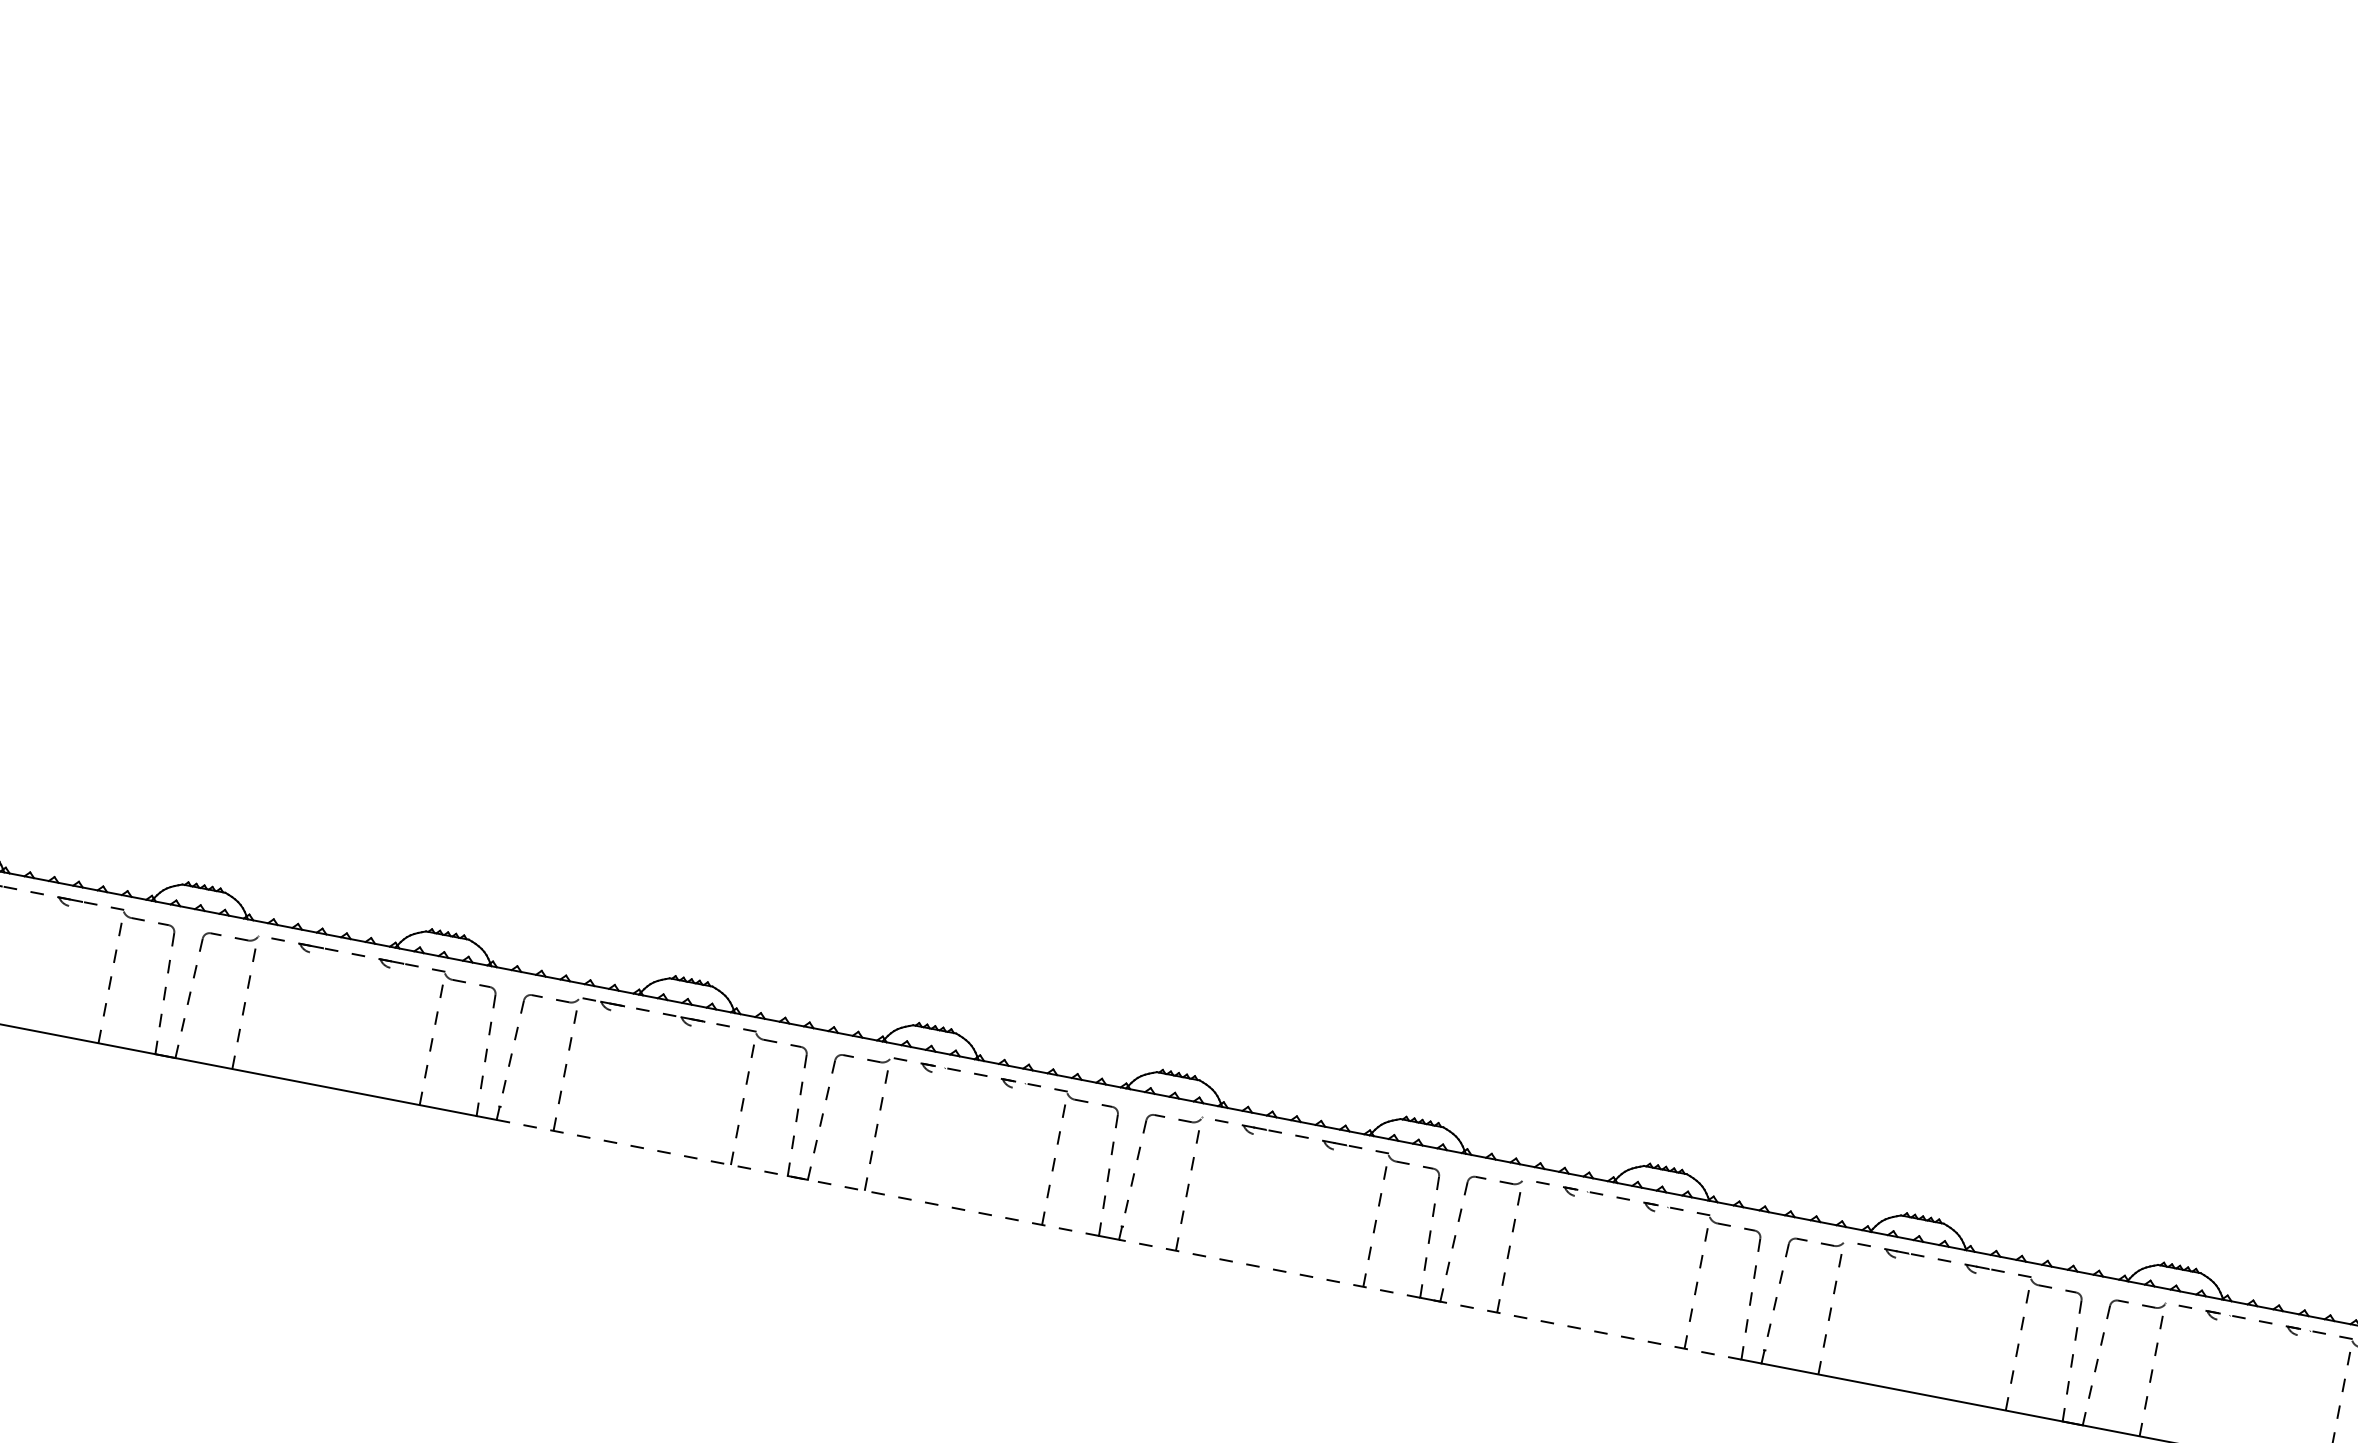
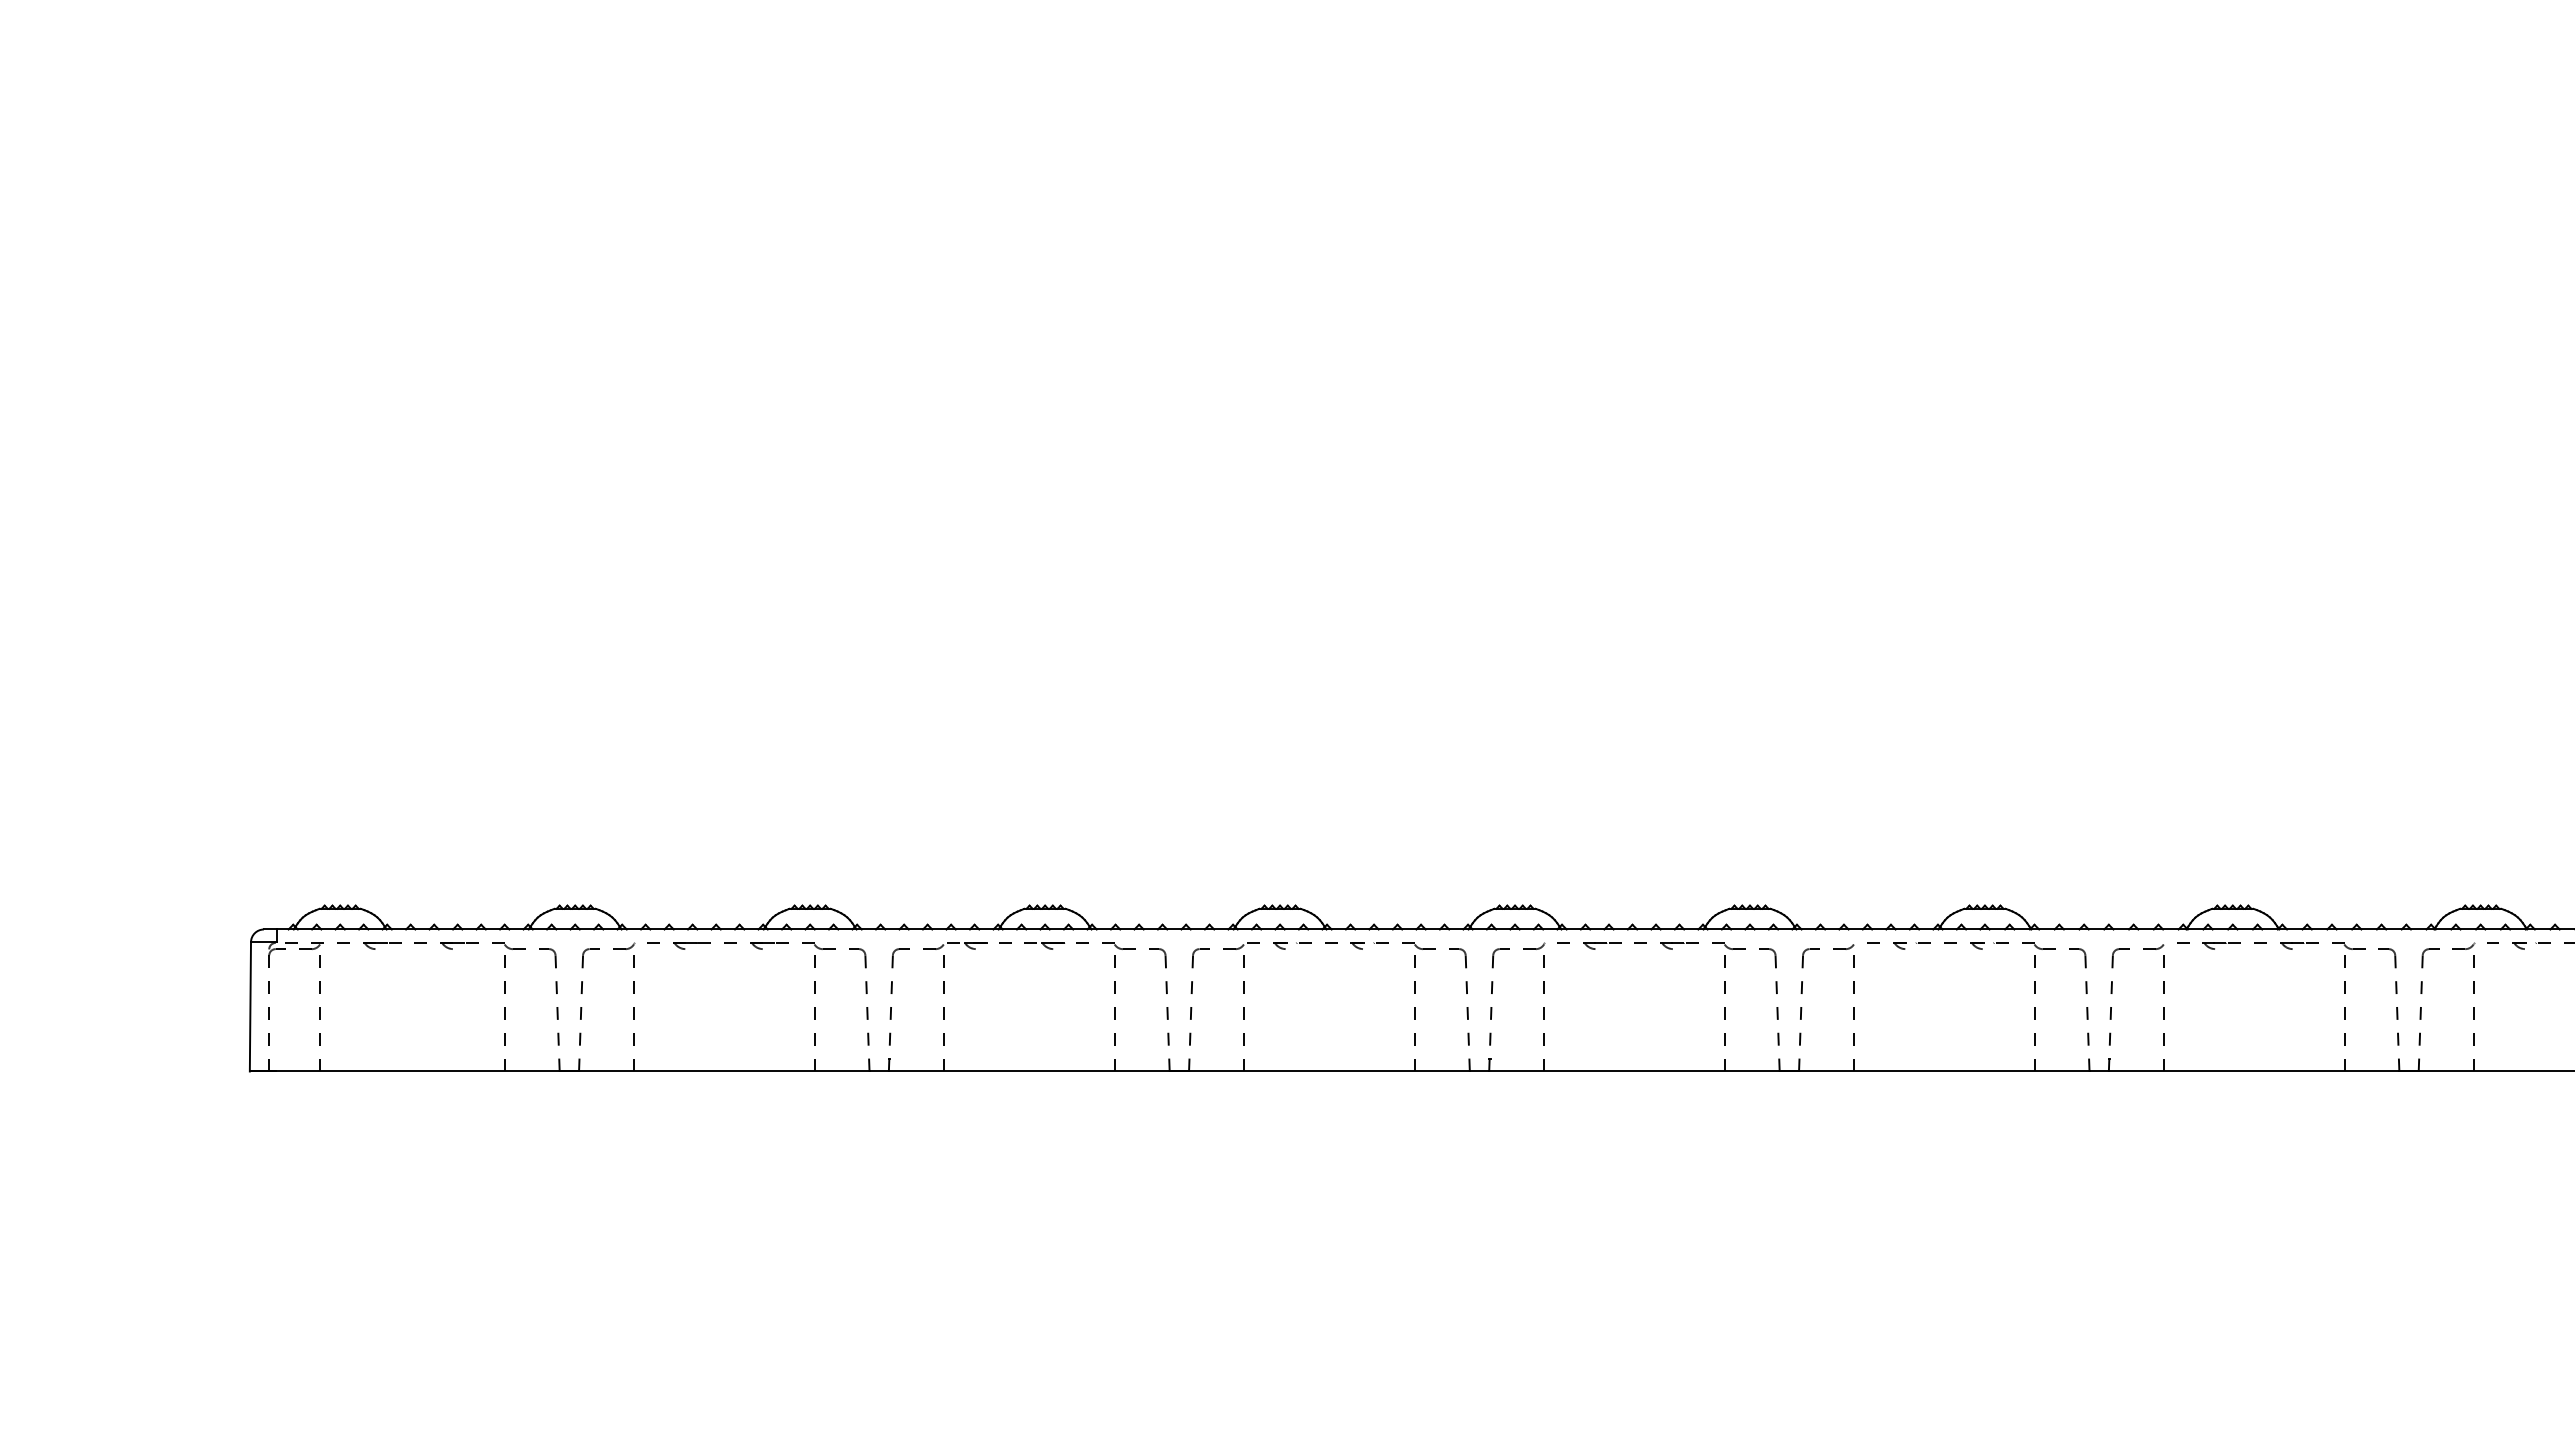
line: (796, 1177) -> (1178, 1071), dashed -> solid
line: (1429, 1299) -> (1788, 1071), dashed -> solid

